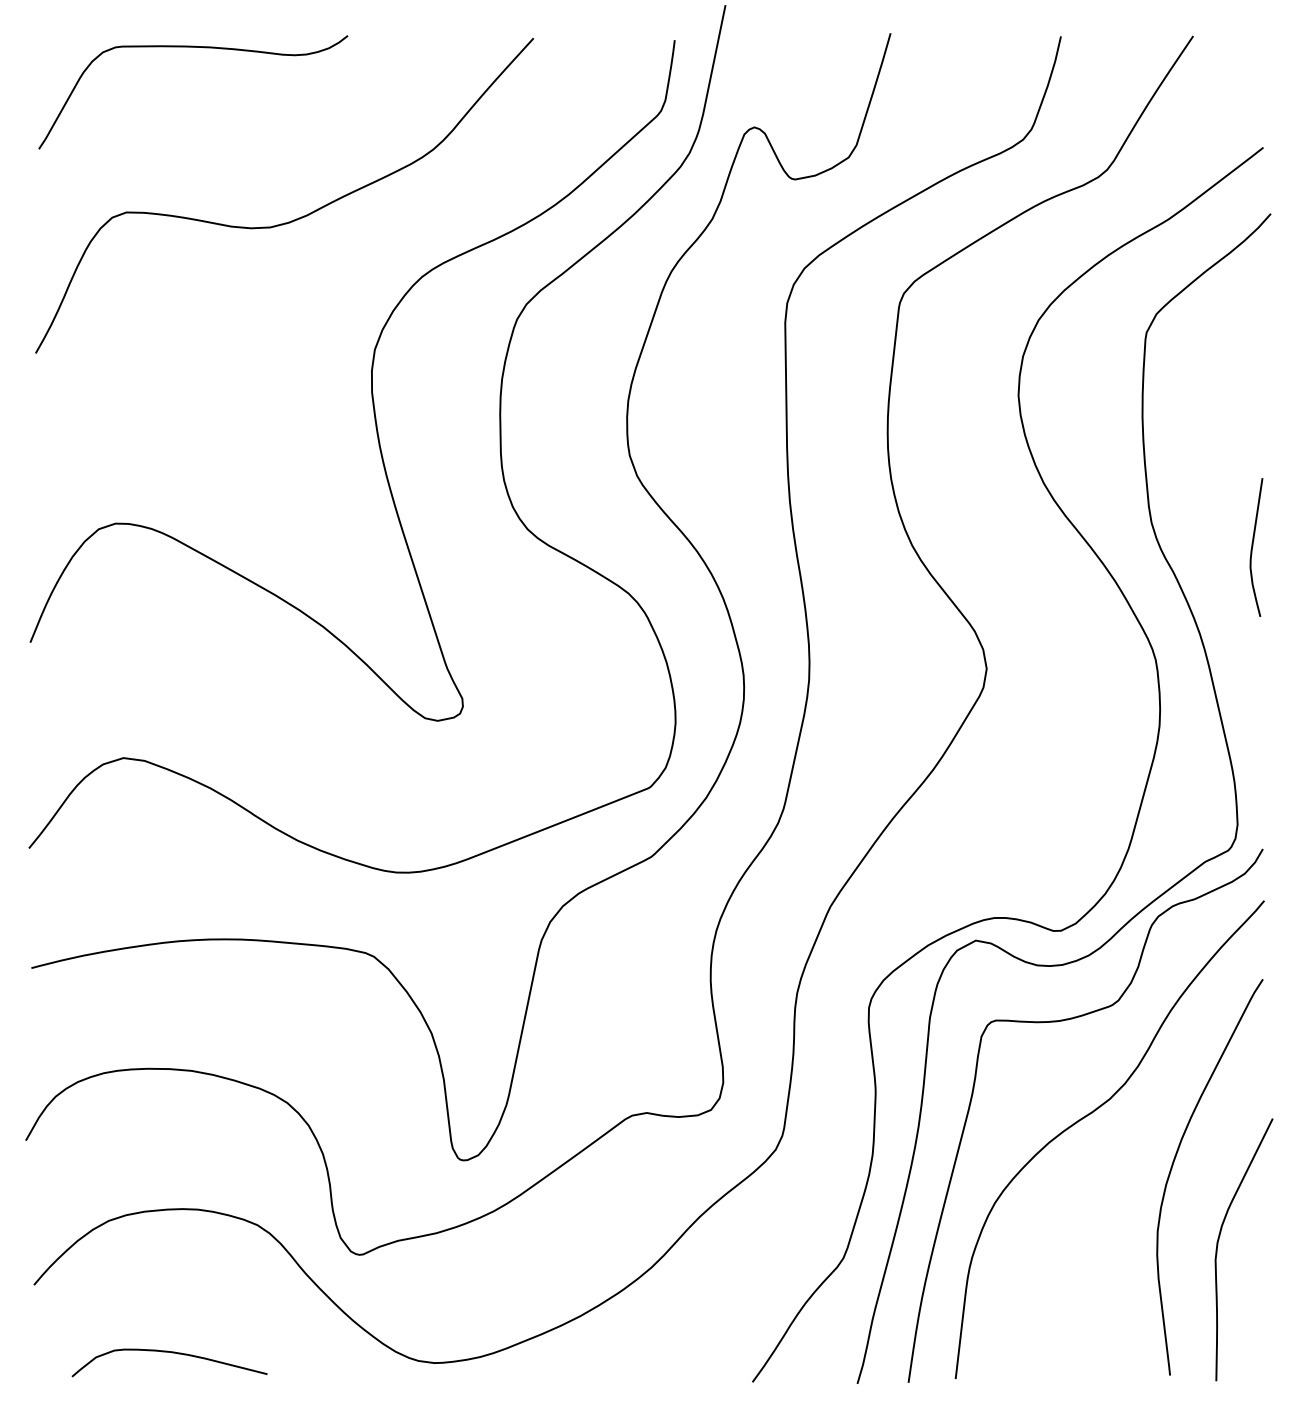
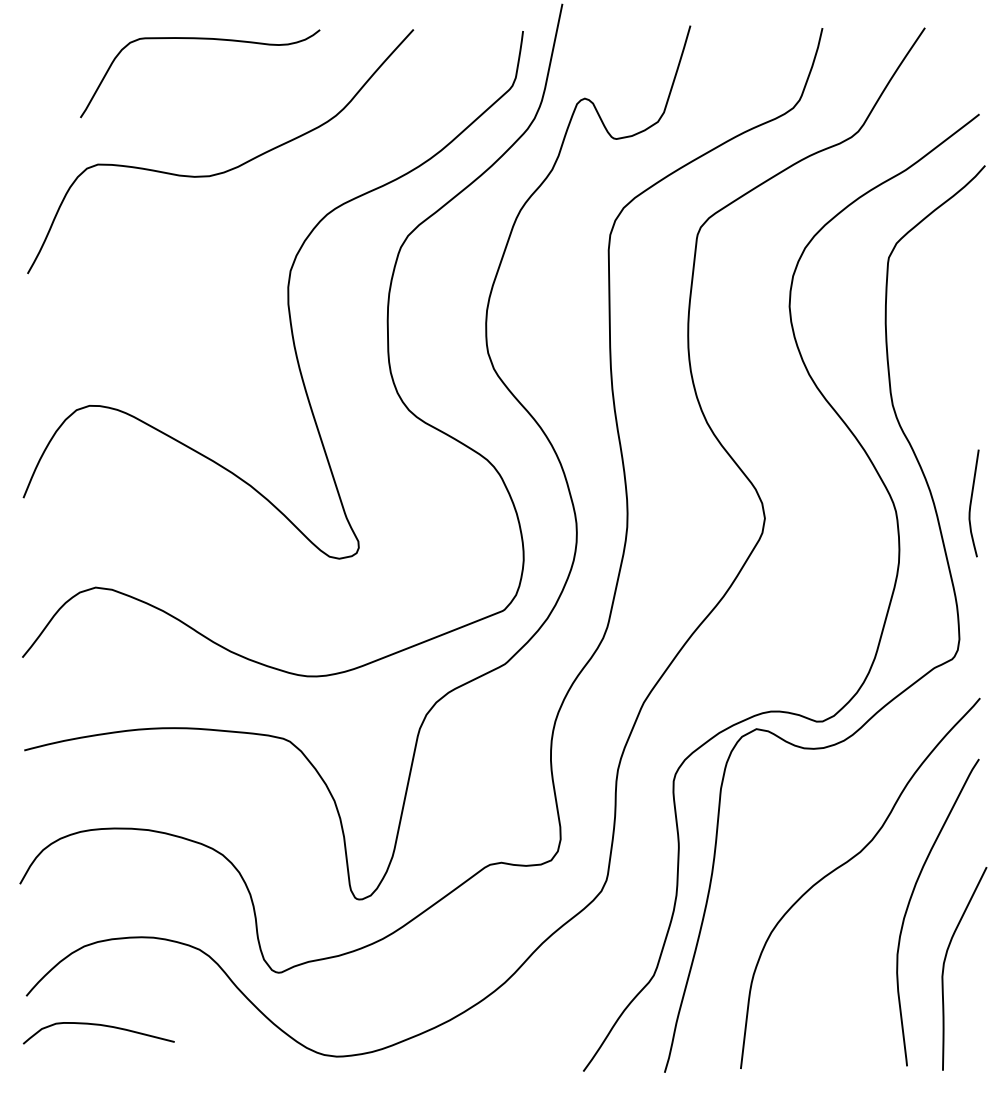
curve: (193, 47) -> (200, 39), moved
curve: (1253, 546) -> (971, 502), moved
curve: (1068, 1020) -> (828, 791), removed
curve: (172, 1353) -> (101, 1025), moved

